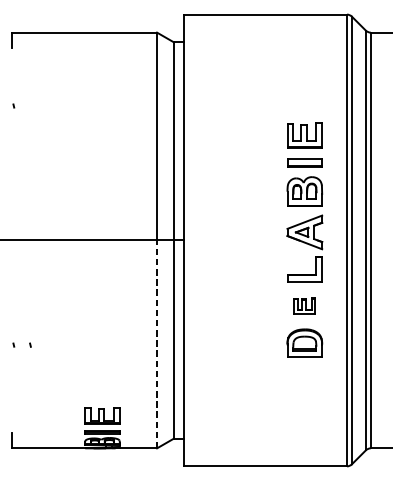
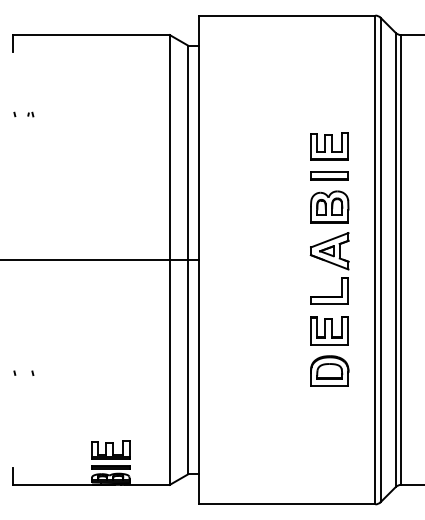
part: (28, 106) -> (30, 114), added
part: (304, 305) -> (329, 330), size x1.67
line: (156, 343) -> (169, 371), dashed -> solid

